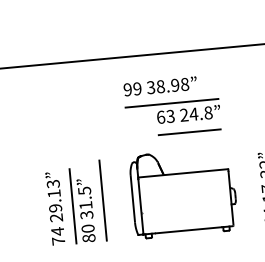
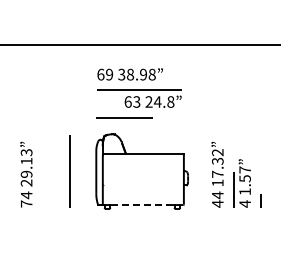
text: (127, 89) -> (100, 74), 99 -> 69
line: (189, 132) -> (124, 117), moved
part: (82, 204) -> (50, 173), removed
line: (187, 230) -> (142, 205), solid -> dashed

